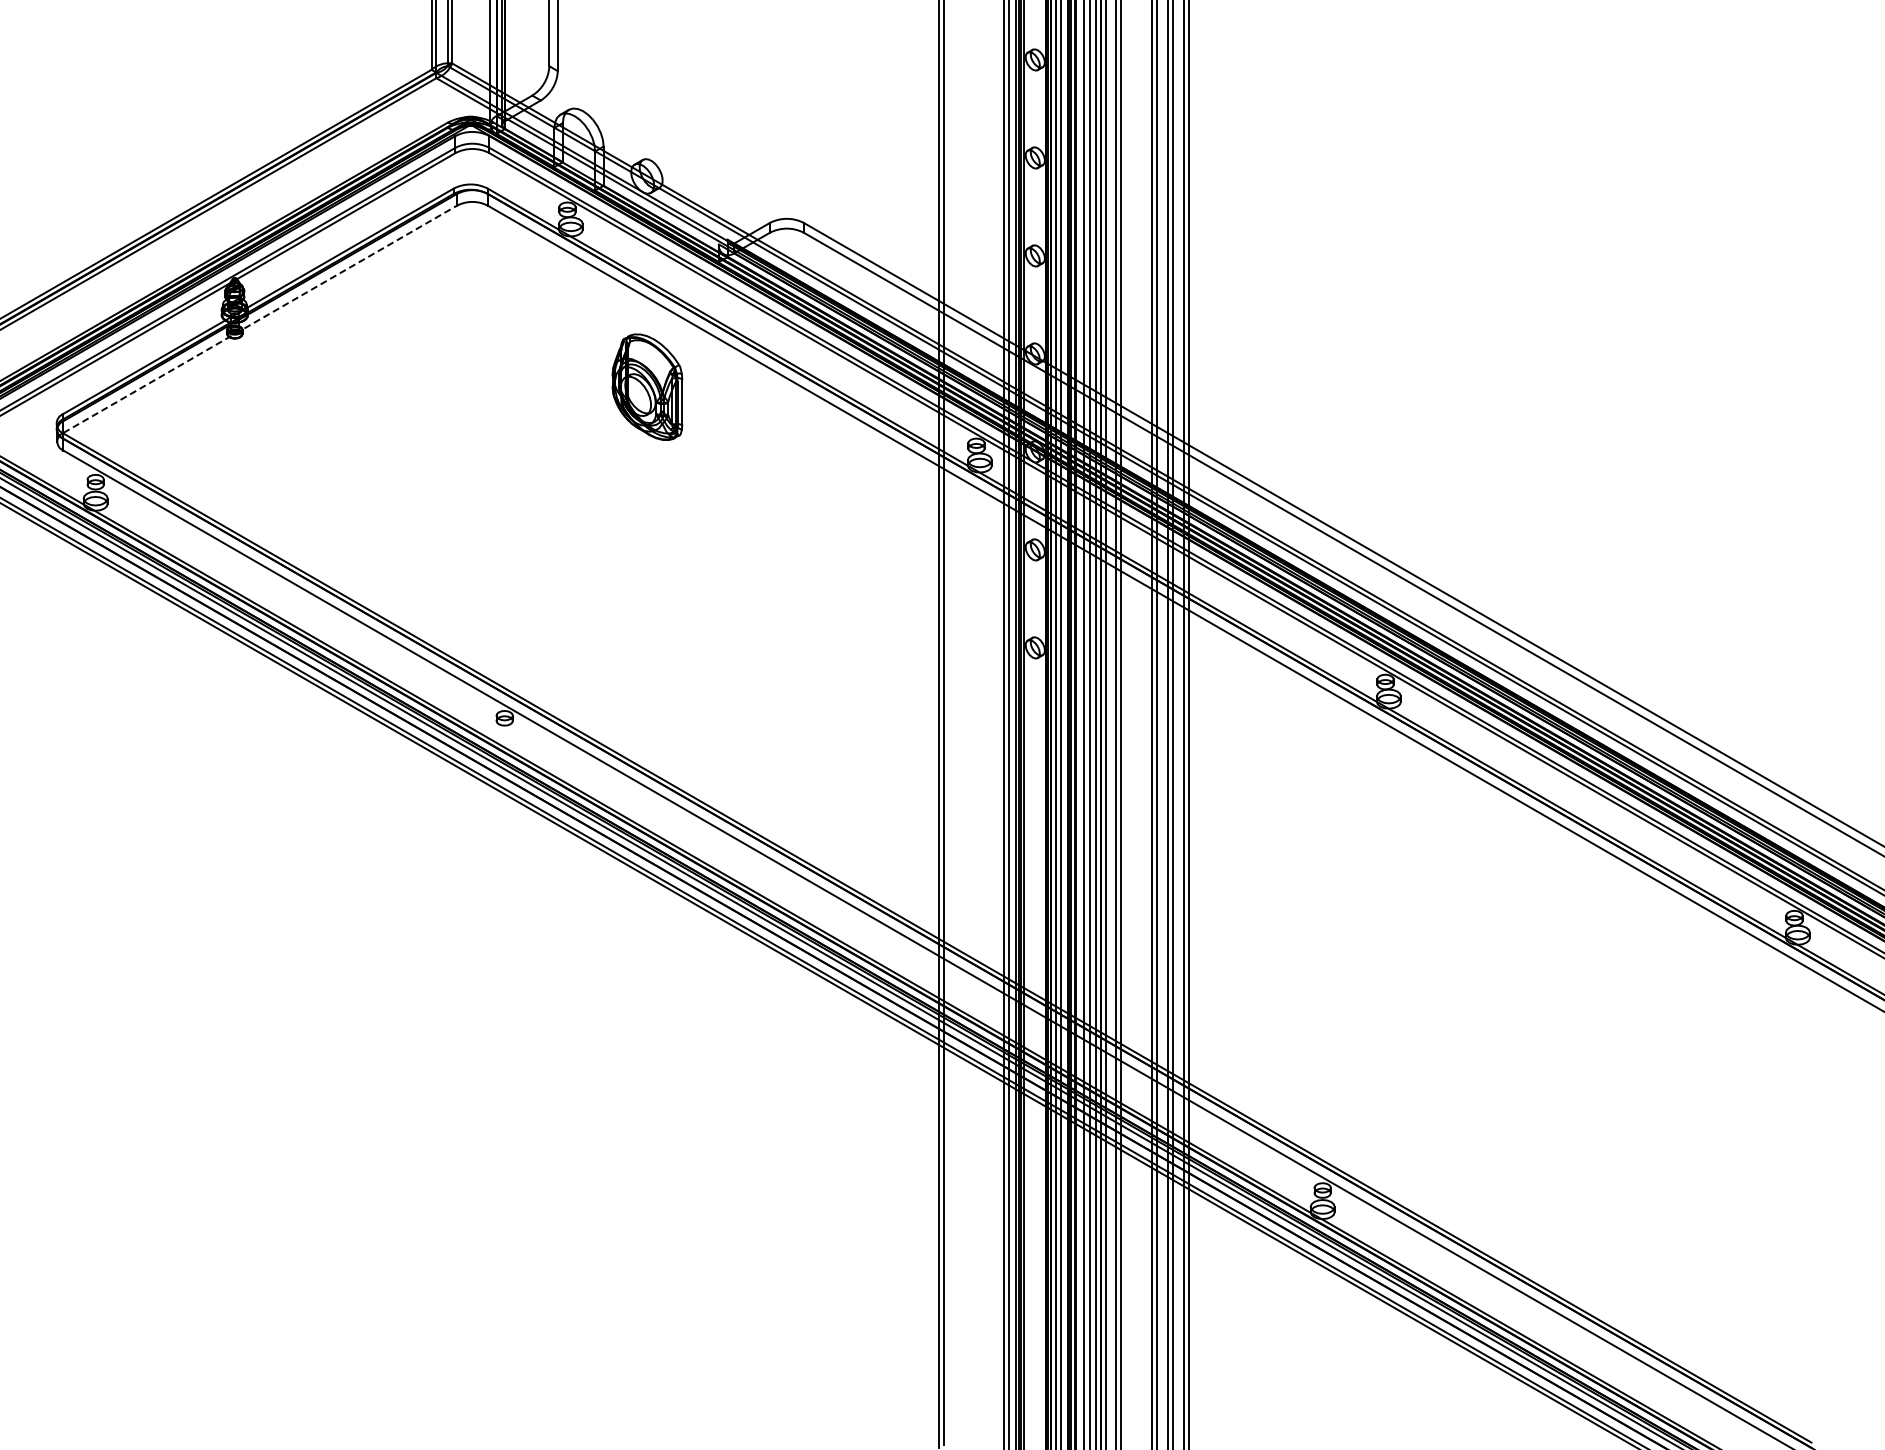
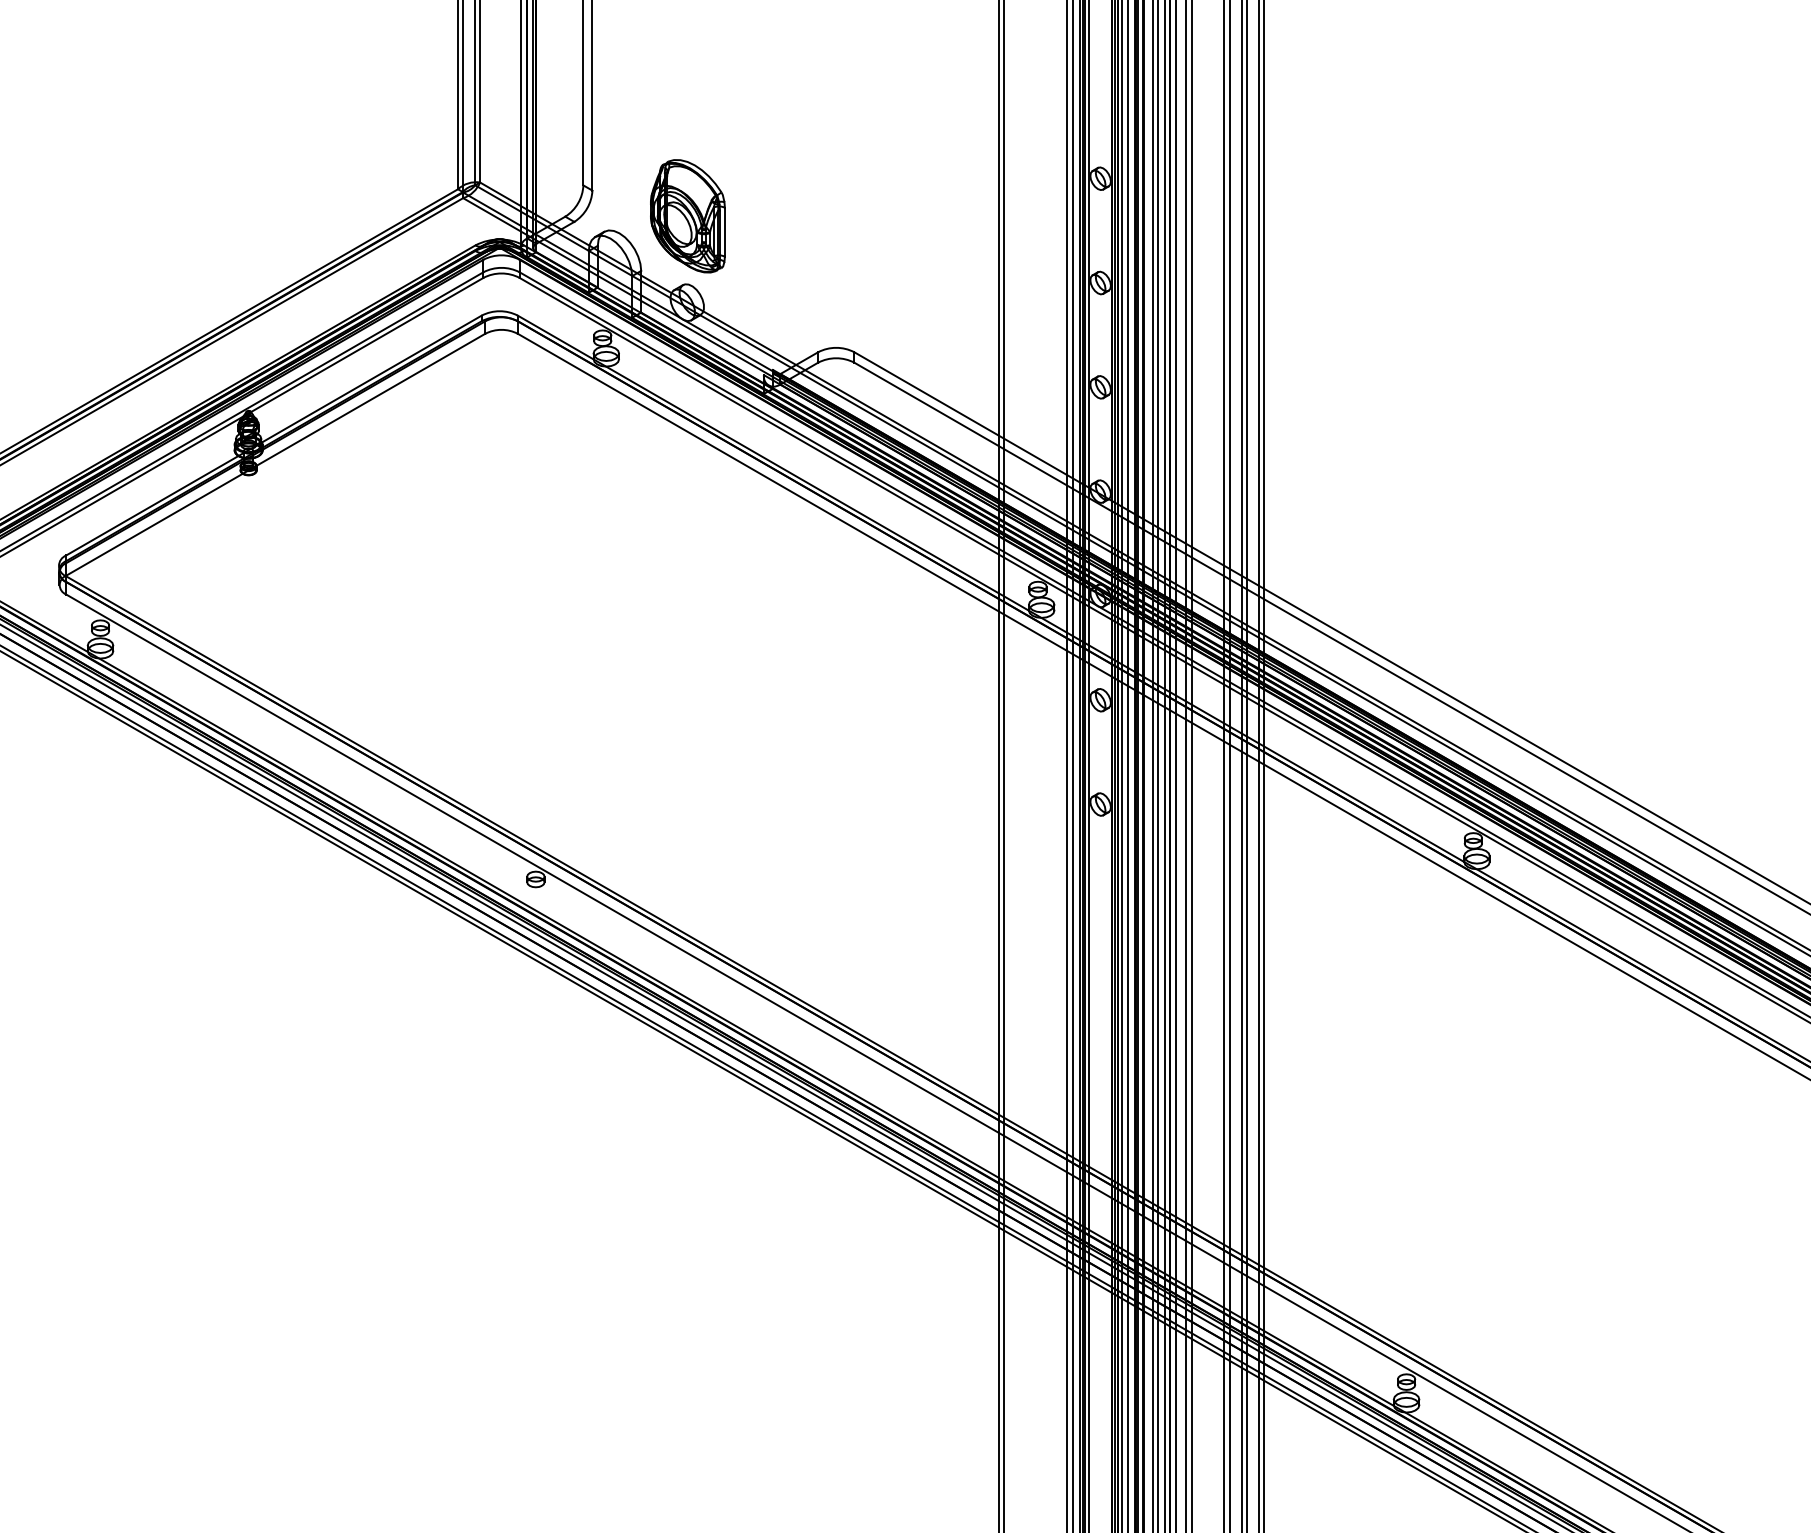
line: (260, 319) -> (275, 454), dashed -> solid
part: (647, 386) -> (687, 215), moved

